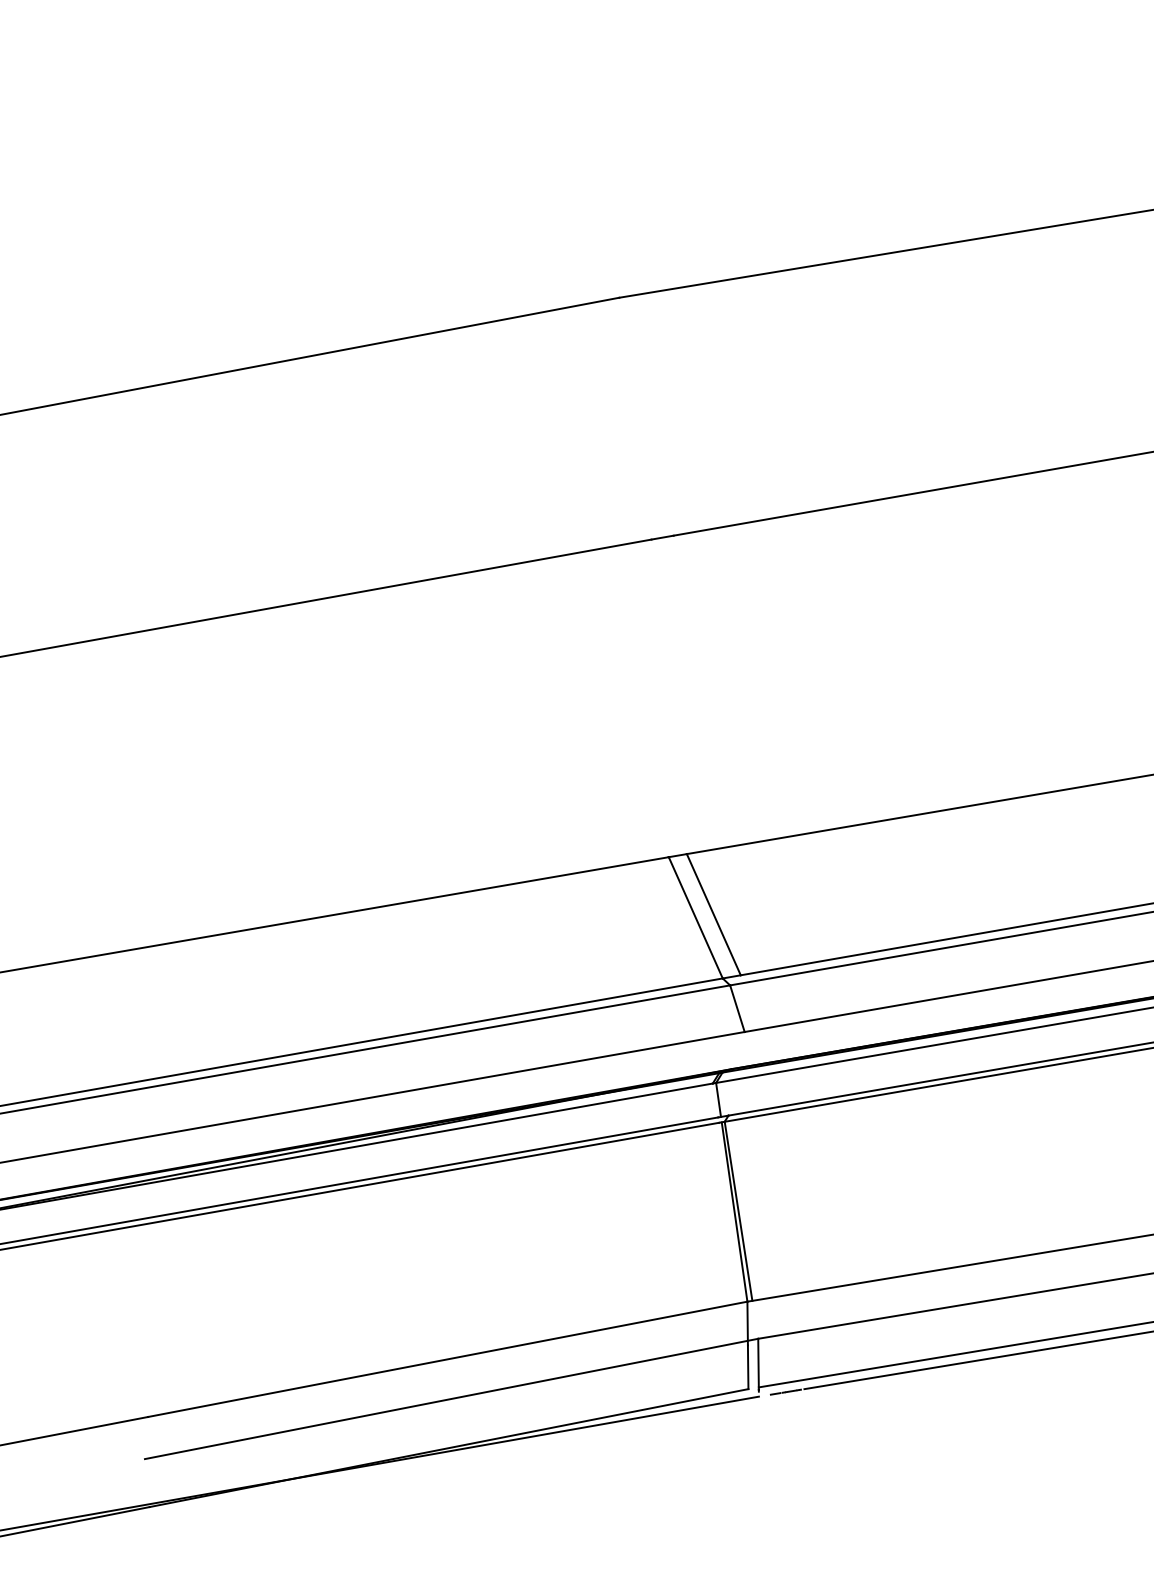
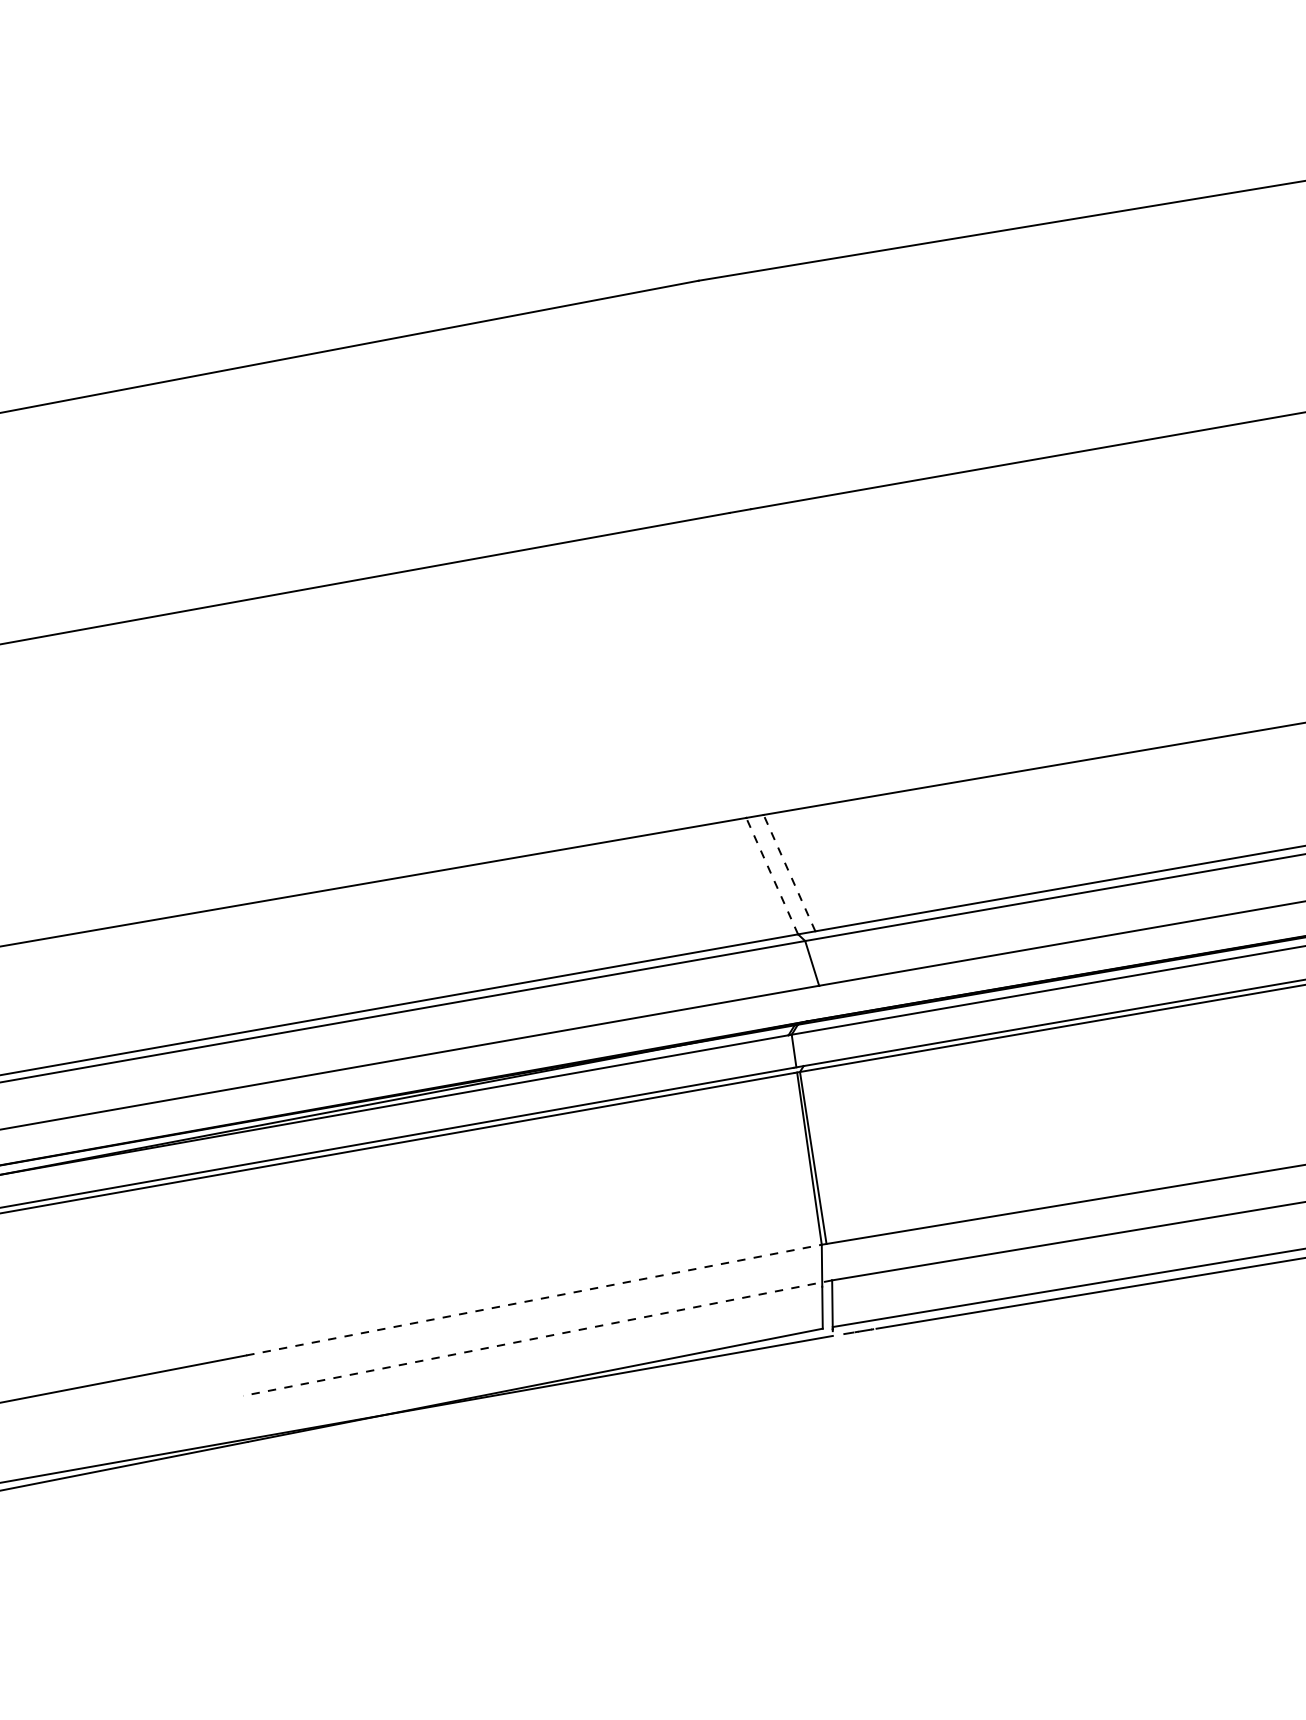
line: (713, 915) -> (789, 873), solid -> dashed
line: (696, 918) -> (772, 876), solid -> dashed
line: (448, 1359) -> (534, 1300), solid -> dashed
line: (451, 1399) -> (537, 1338), solid -> dashed

